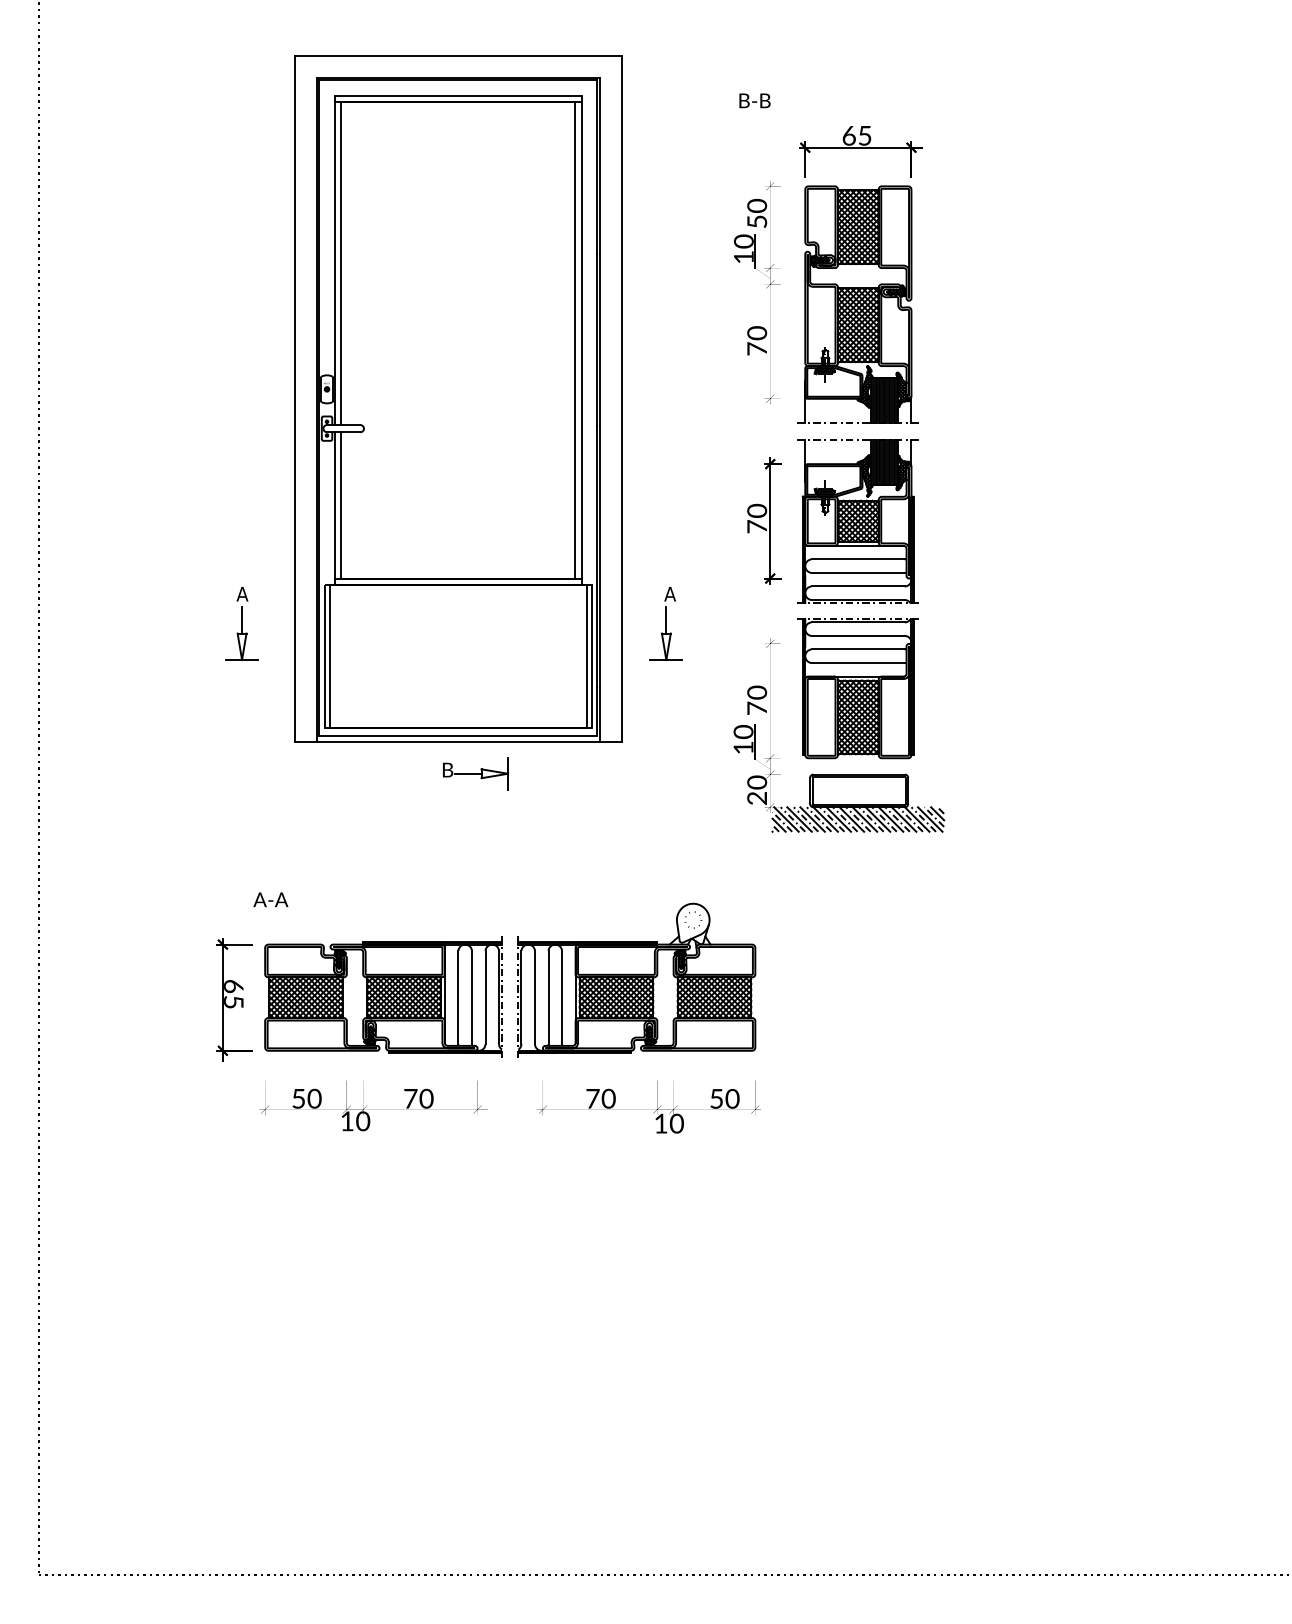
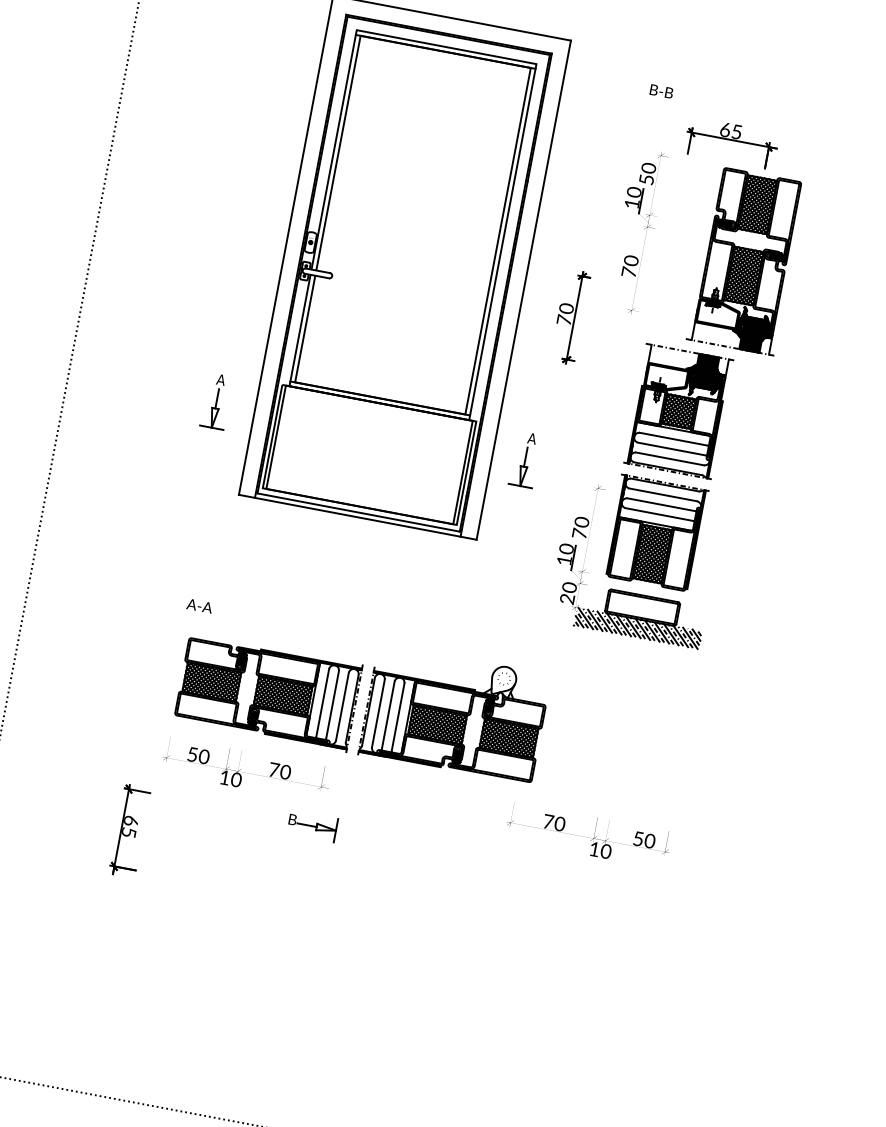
part: (857, 304) -> (746, 260), moved
part: (764, 520) -> (570, 316), moved
part: (476, 773) -> (313, 826), moved
part: (234, 999) -> (129, 830), moved
text: (648, 1106) -> (587, 835), moved

